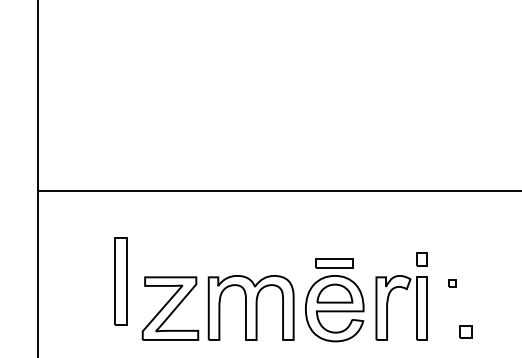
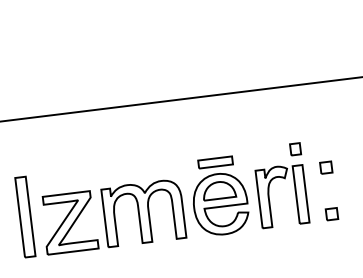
part: (120, 281) -> (25, 216), moved
part: (452, 282) -> (326, 166), size x1.67
part: (465, 331) -> (331, 213), moved

